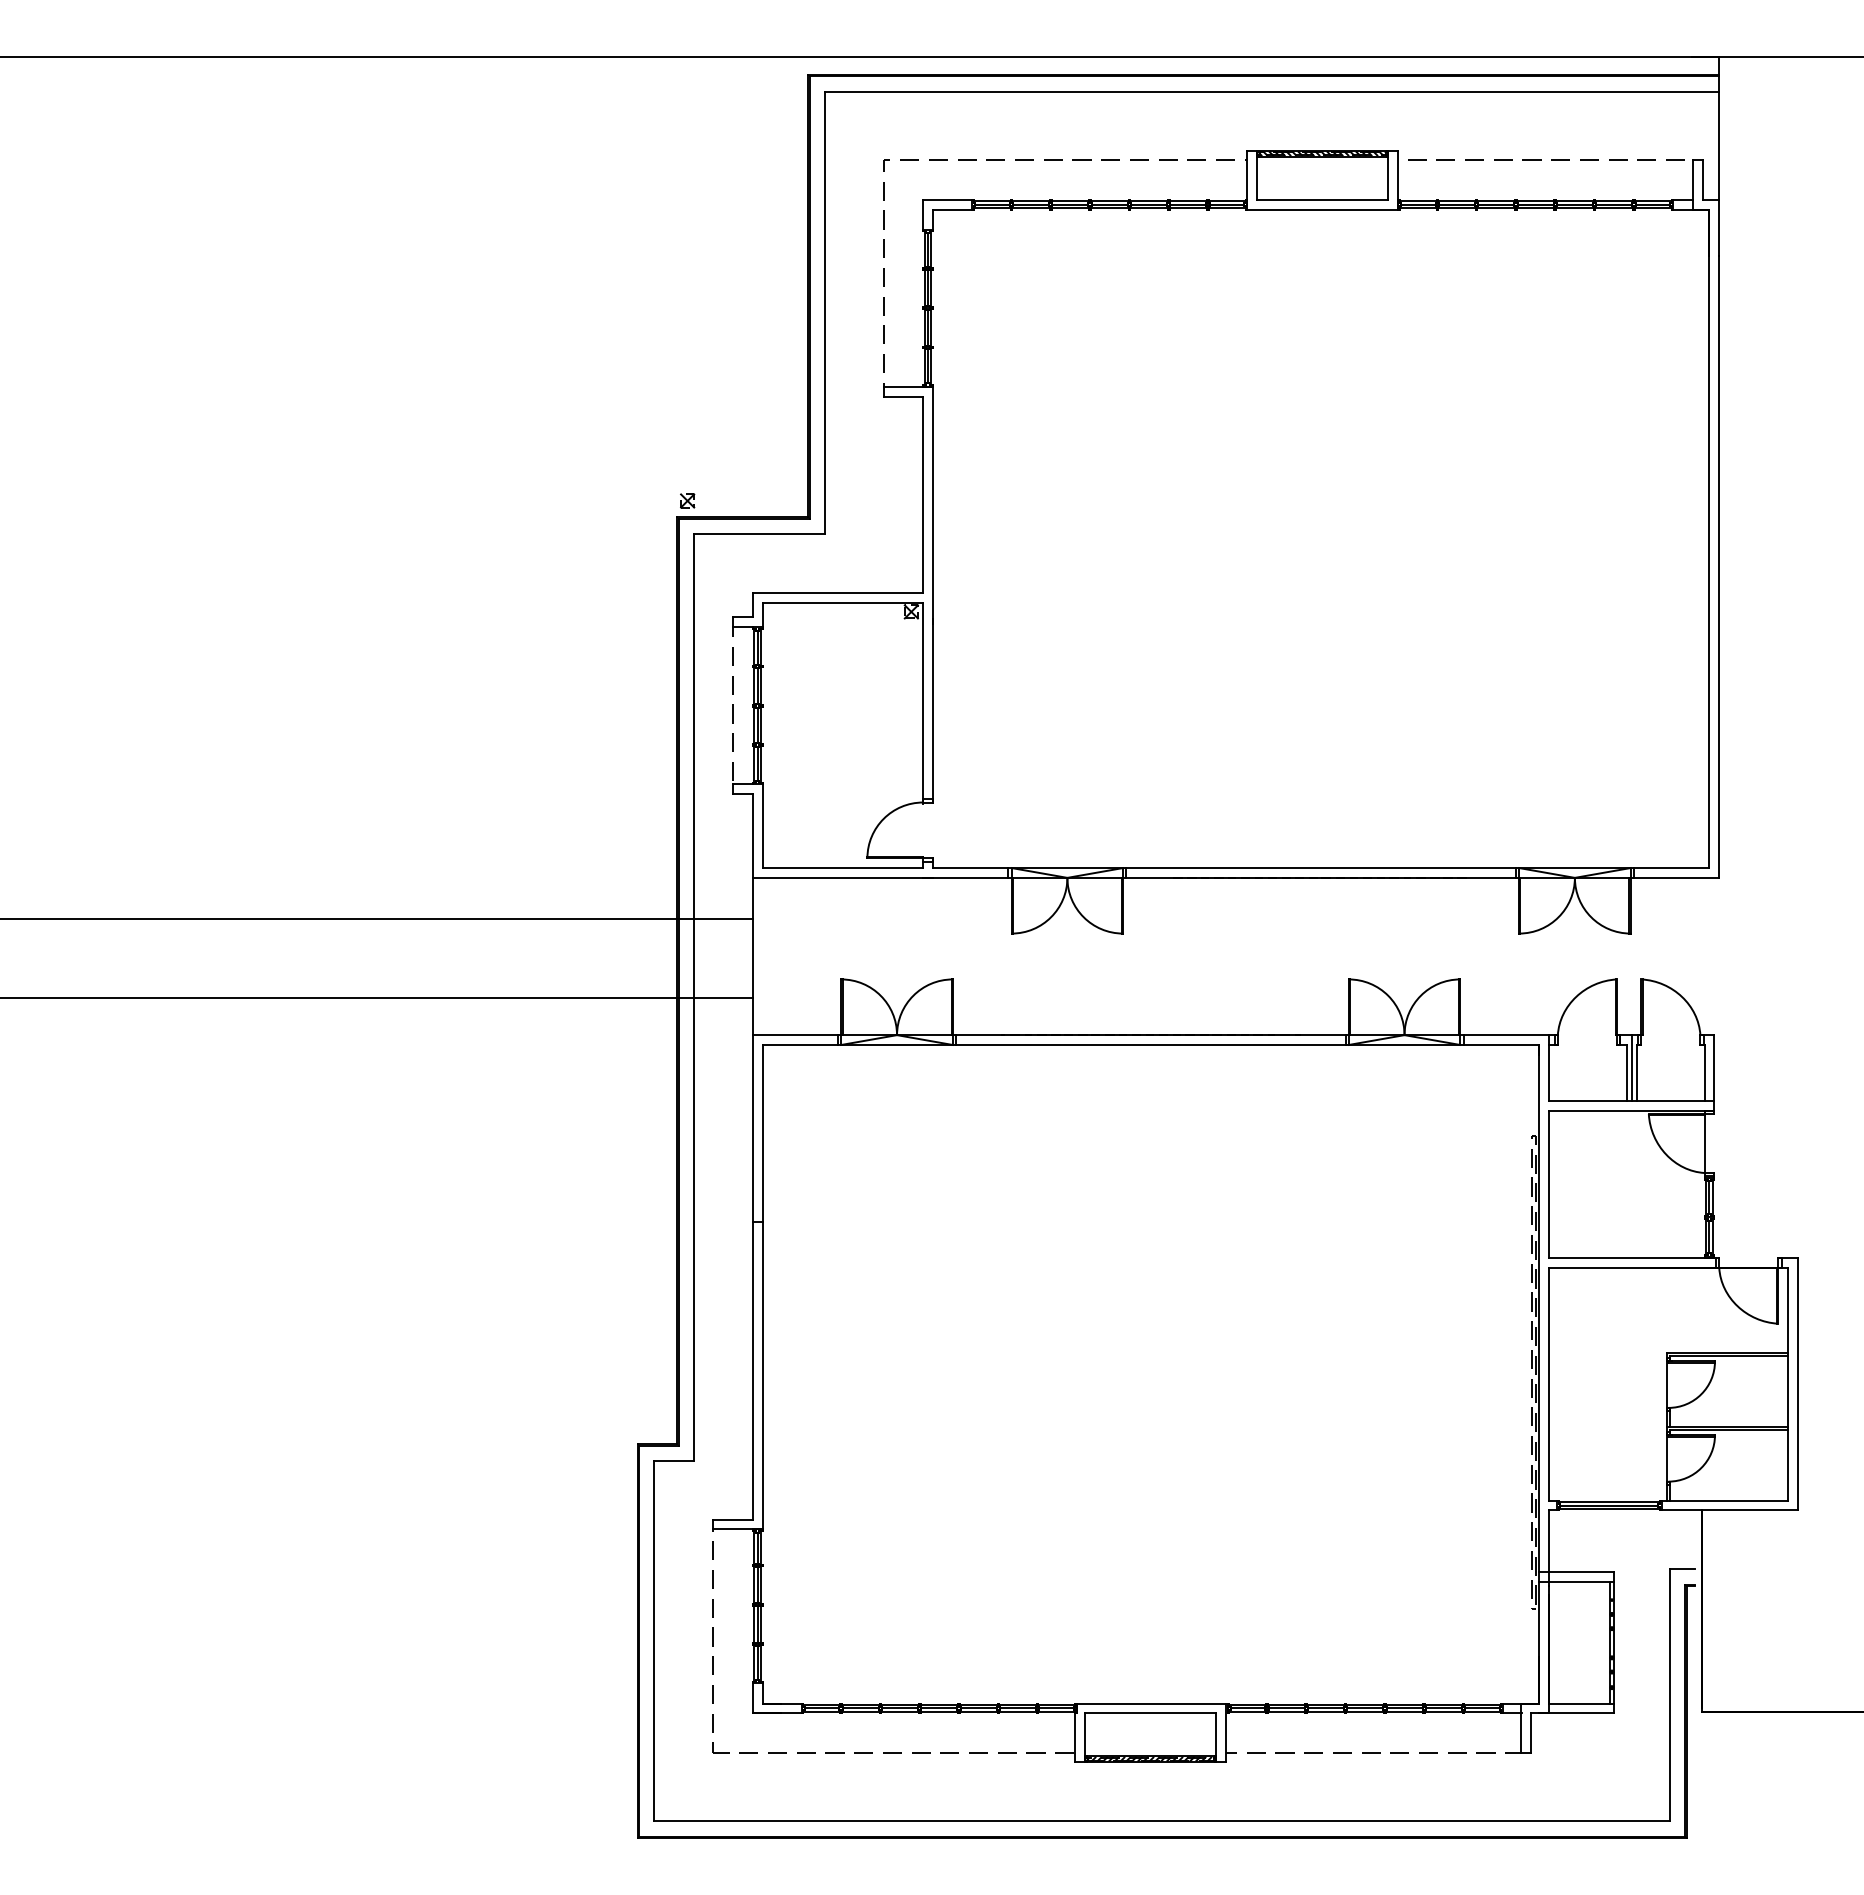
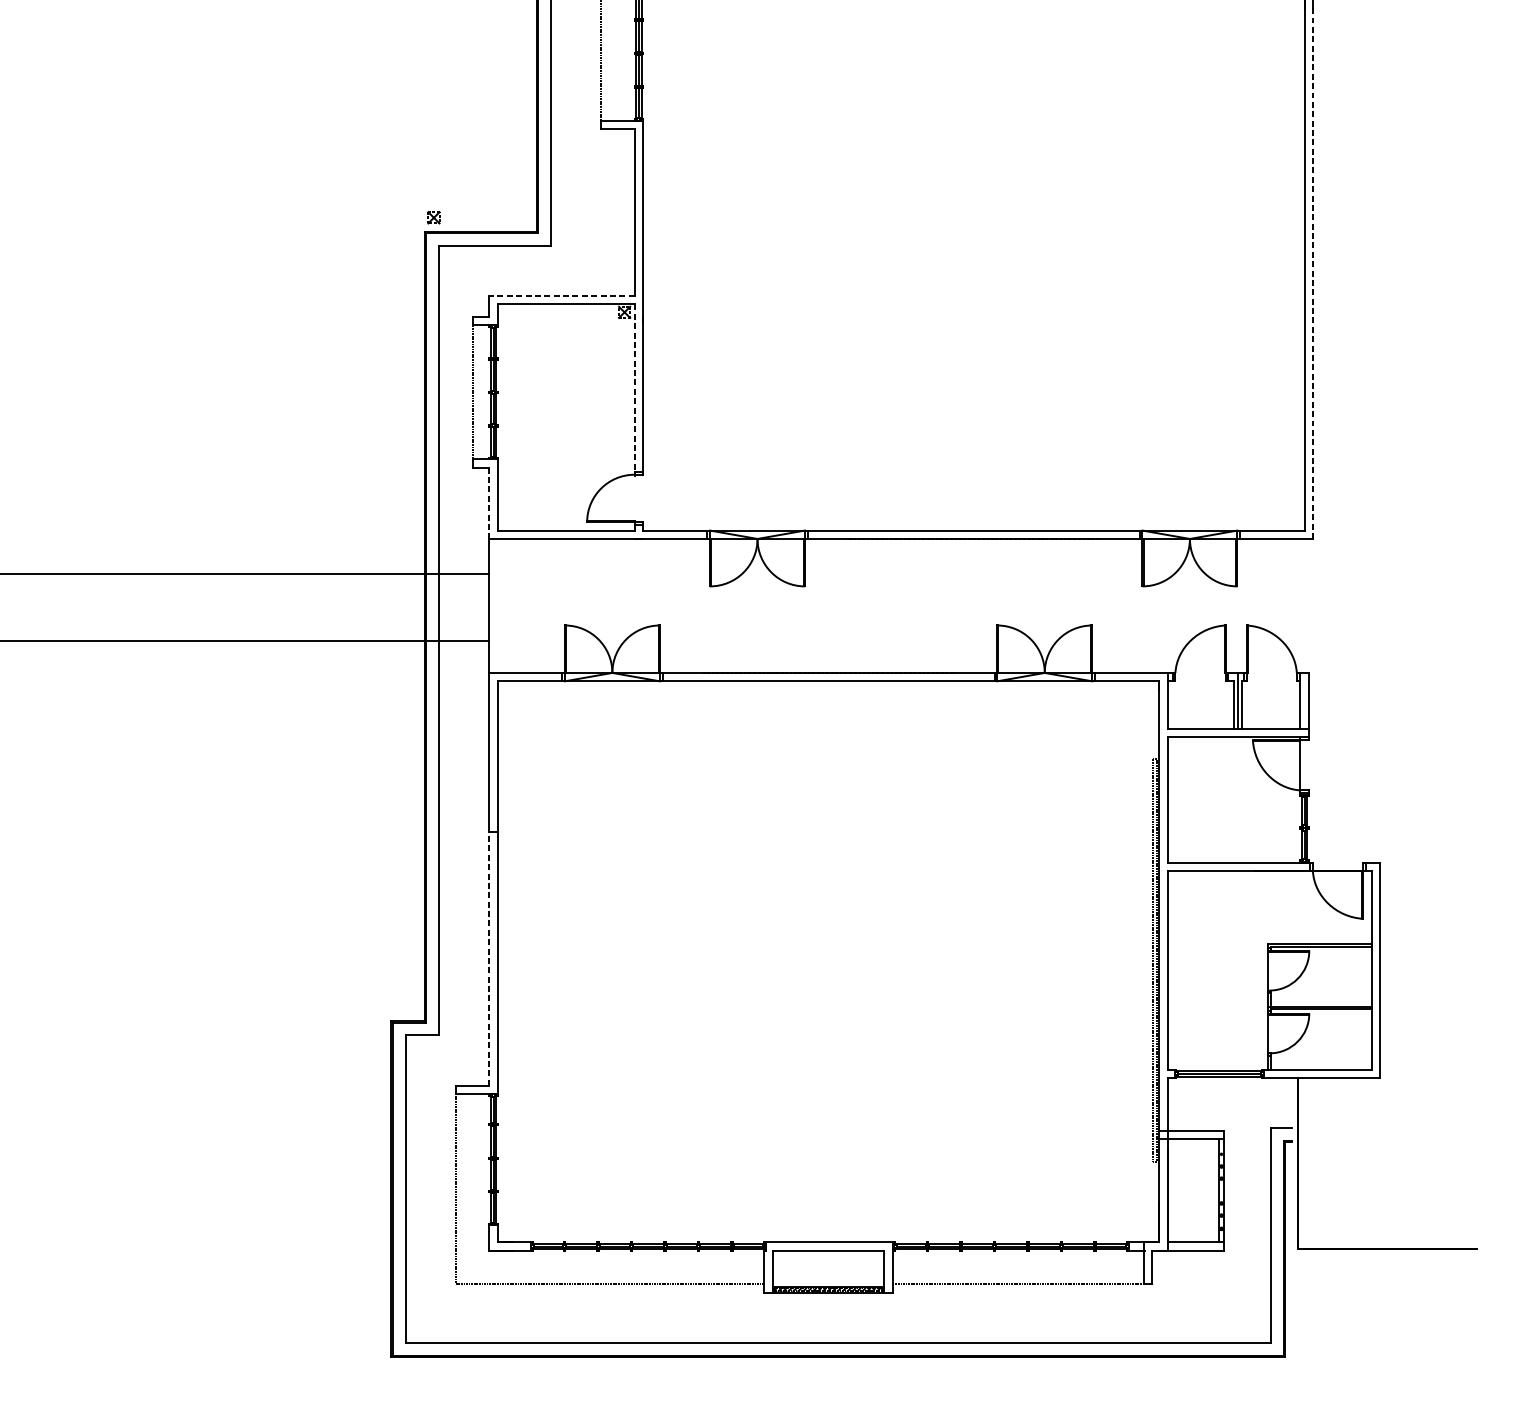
line: (1719, 567) -> (1313, 274), solid -> dashed
line: (837, 592) -> (561, 295), solid -> dashed
line: (923, 702) -> (634, 389), solid -> dashed
line: (752, 836) -> (489, 503), solid -> dashed
line: (752, 1370) -> (489, 958), solid -> dashed

